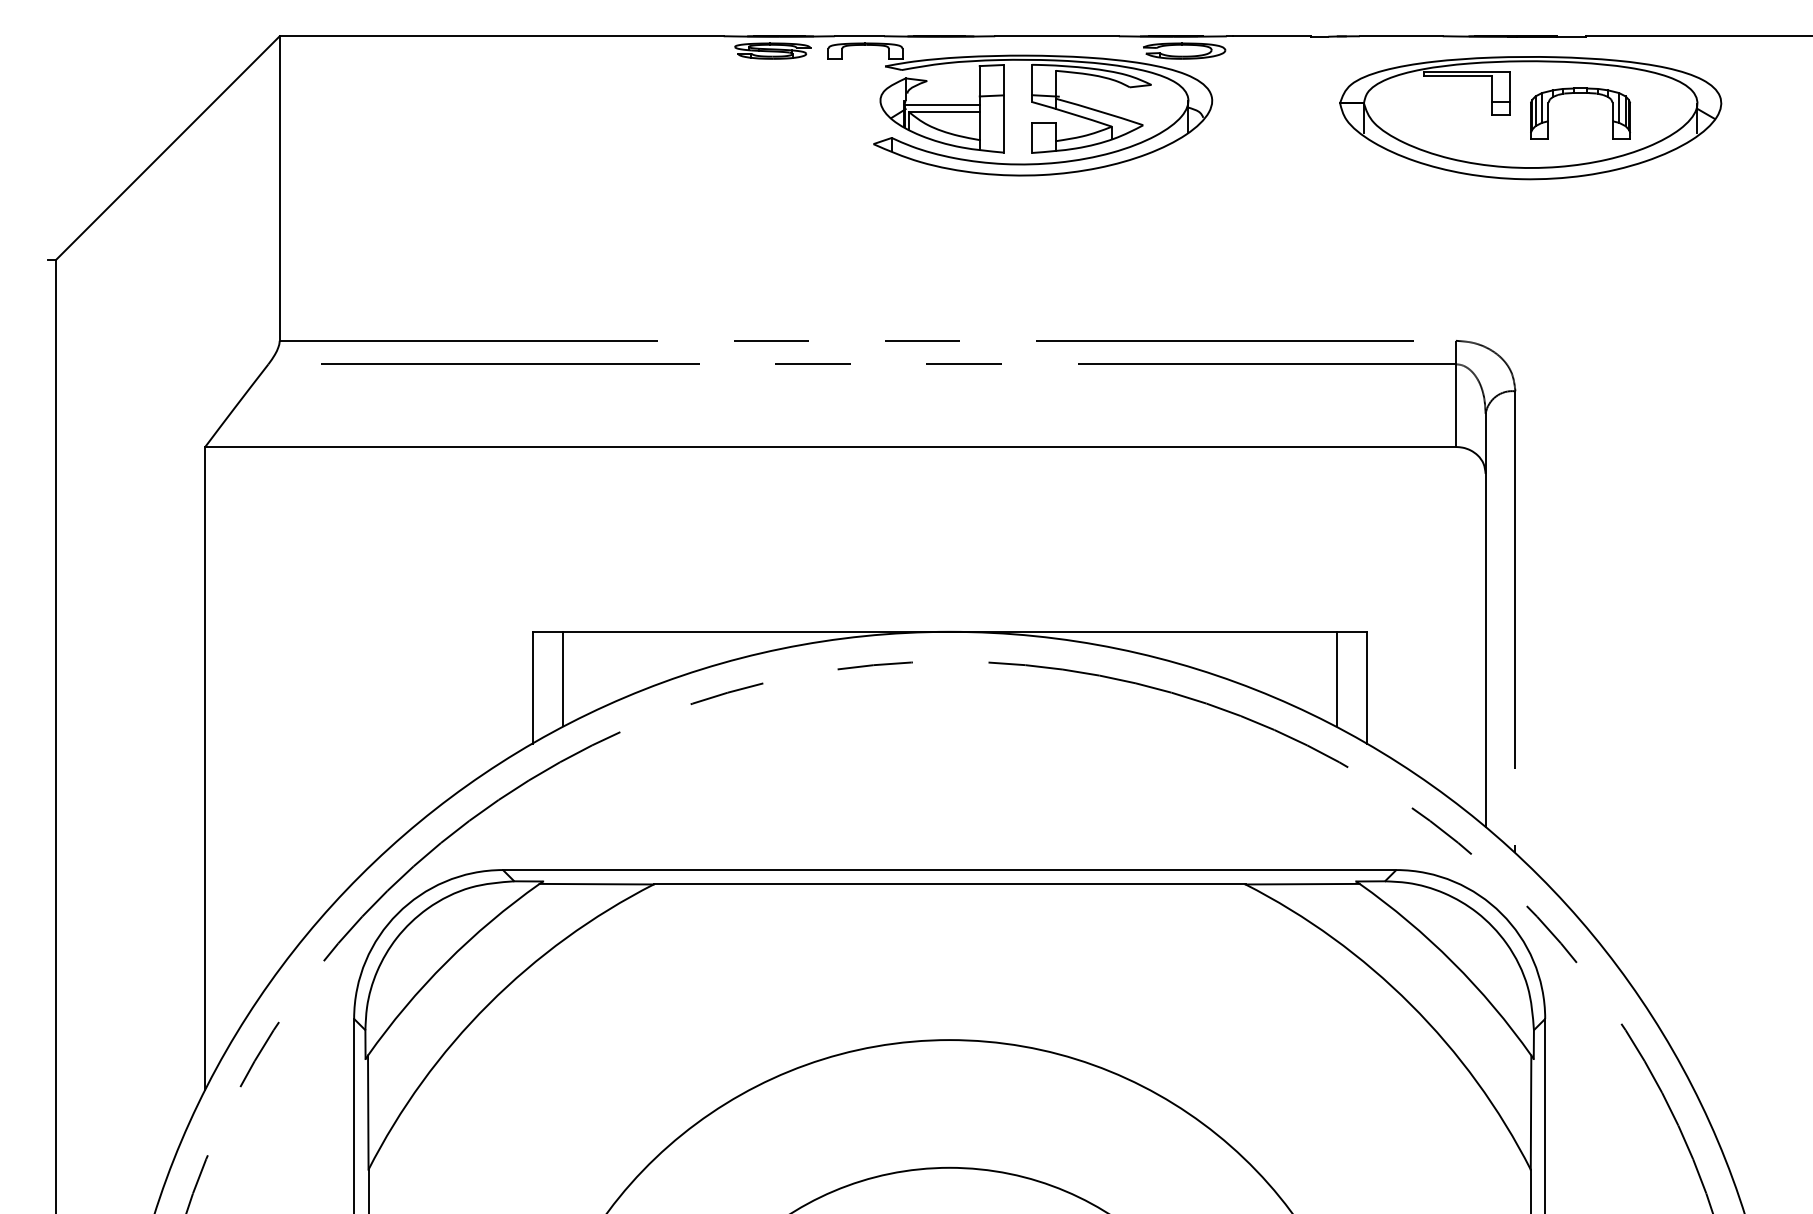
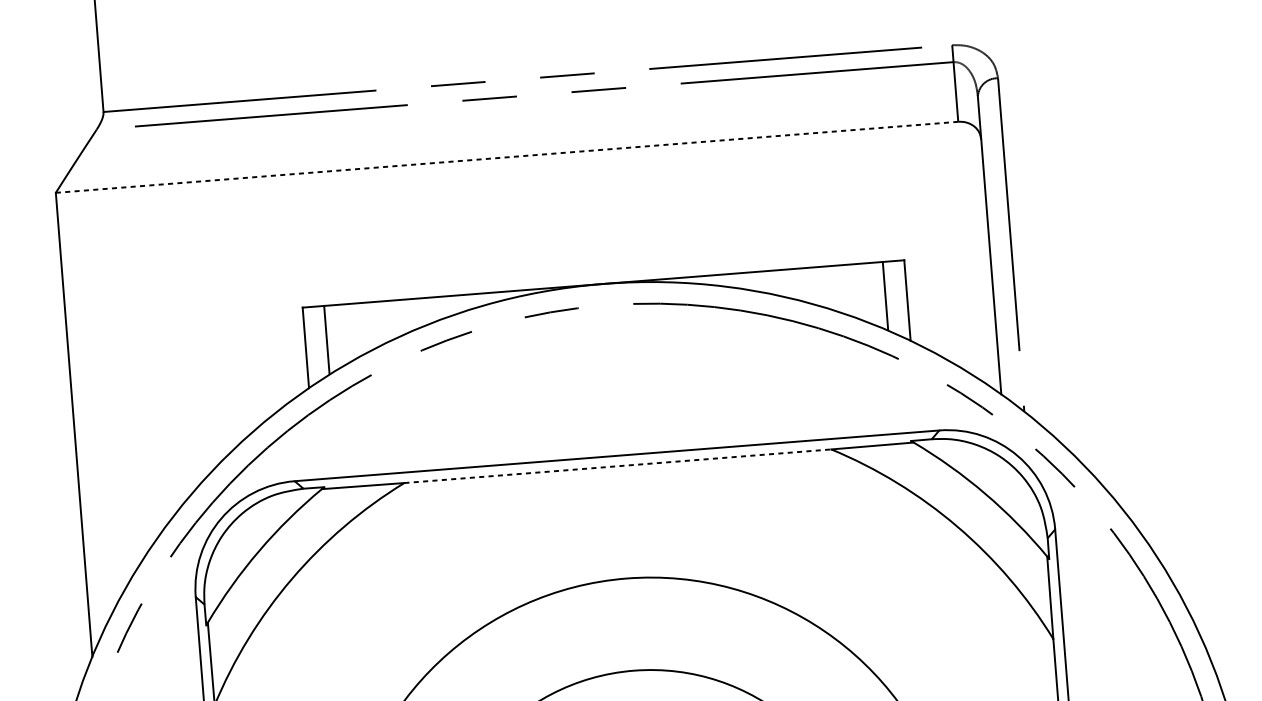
line: (831, 446) -> (507, 156), solid -> dashed
line: (949, 884) -> (617, 466), solid -> dashed

